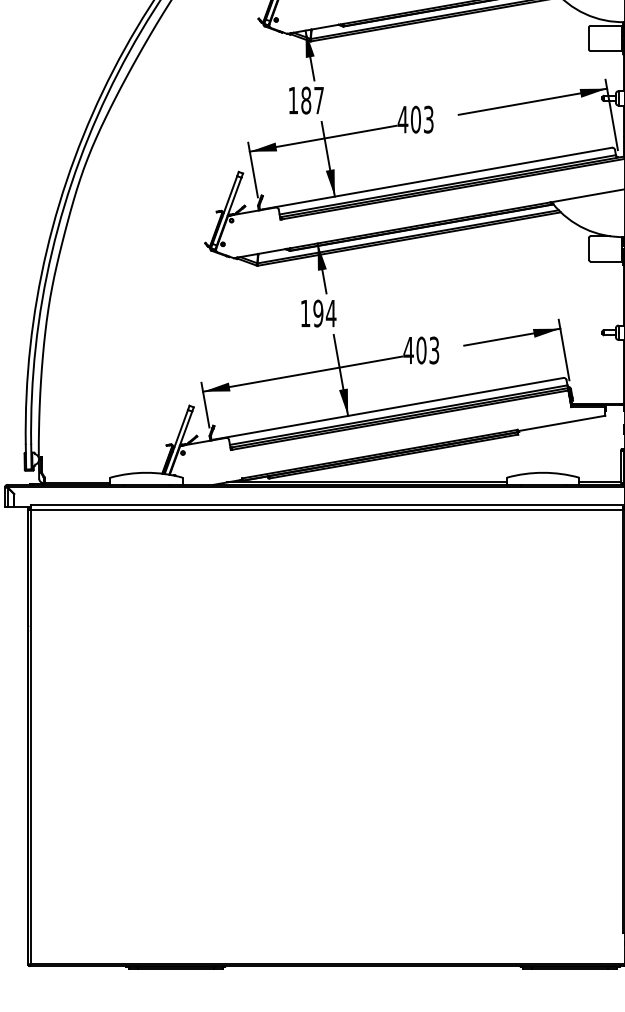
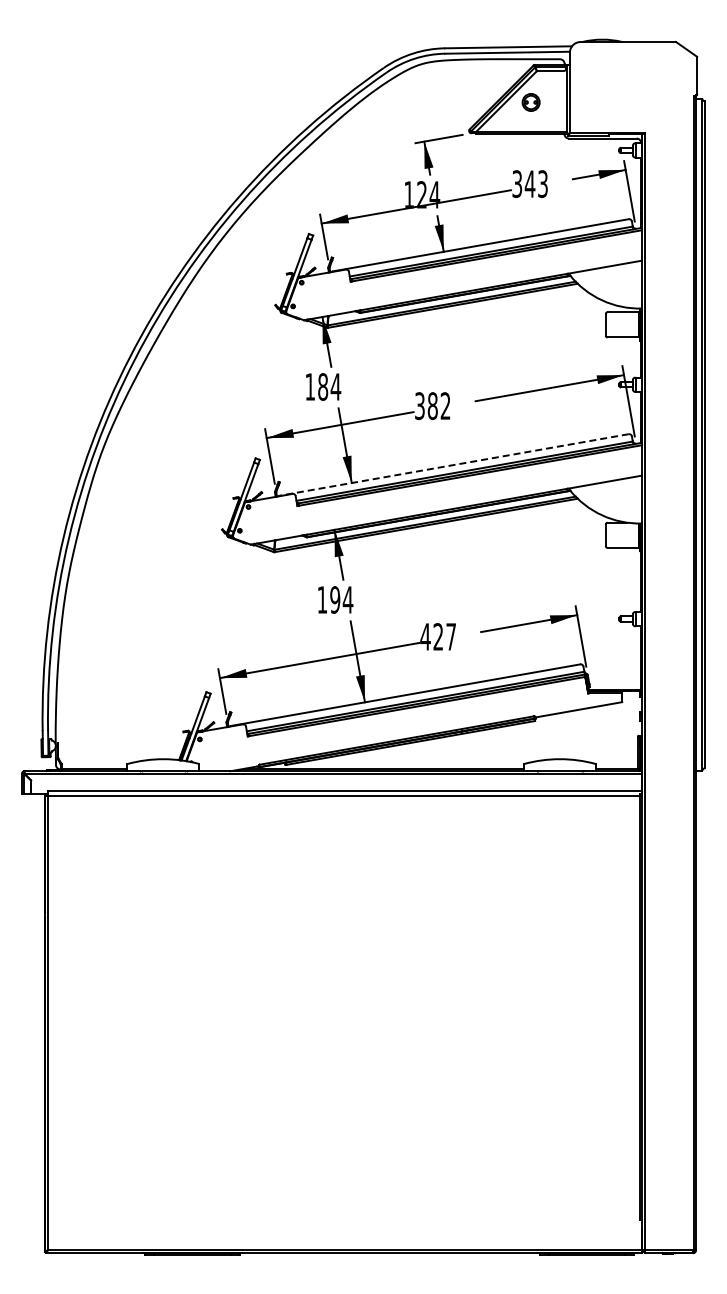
text: (318, 100) -> (335, 386), 187 -> 184
text: (415, 120) -> (432, 406), 403 -> 382
line: (436, 179) -> (453, 465), solid -> dashed
text: (427, 350) -> (444, 636), 403 -> 427

